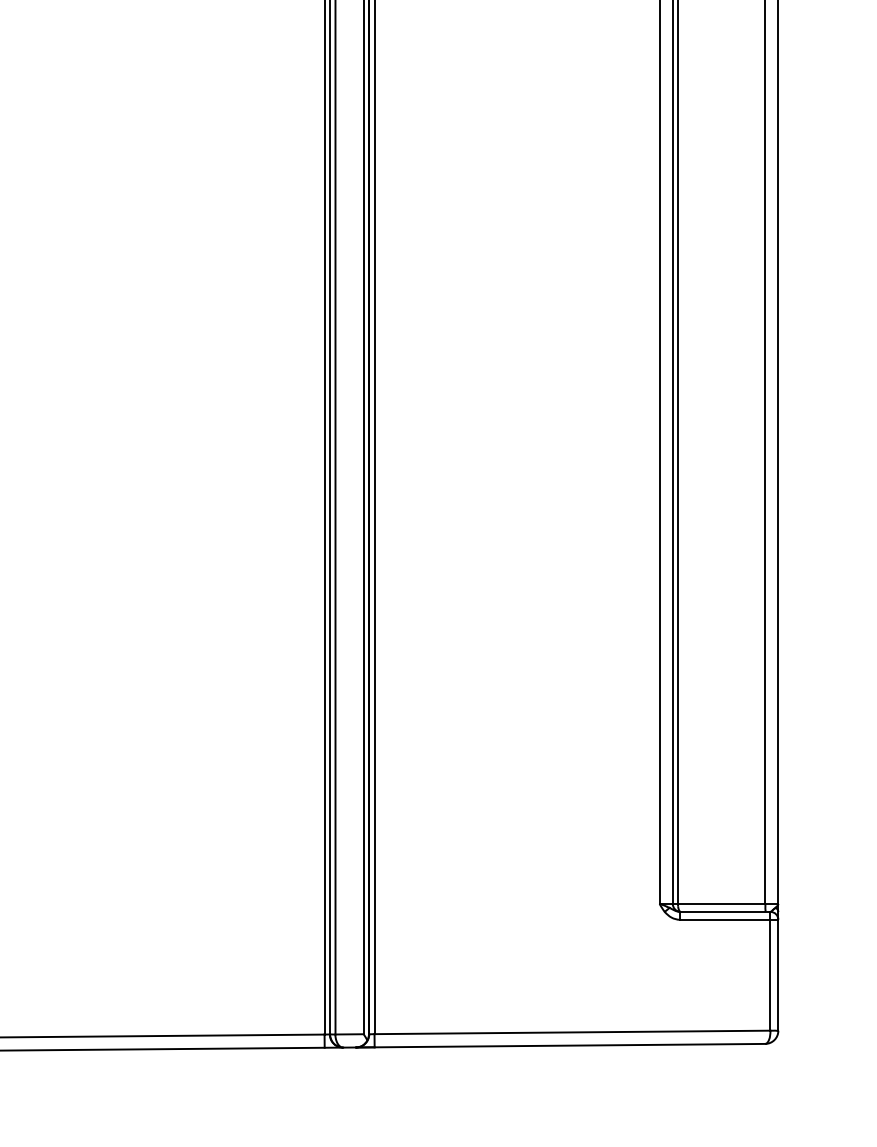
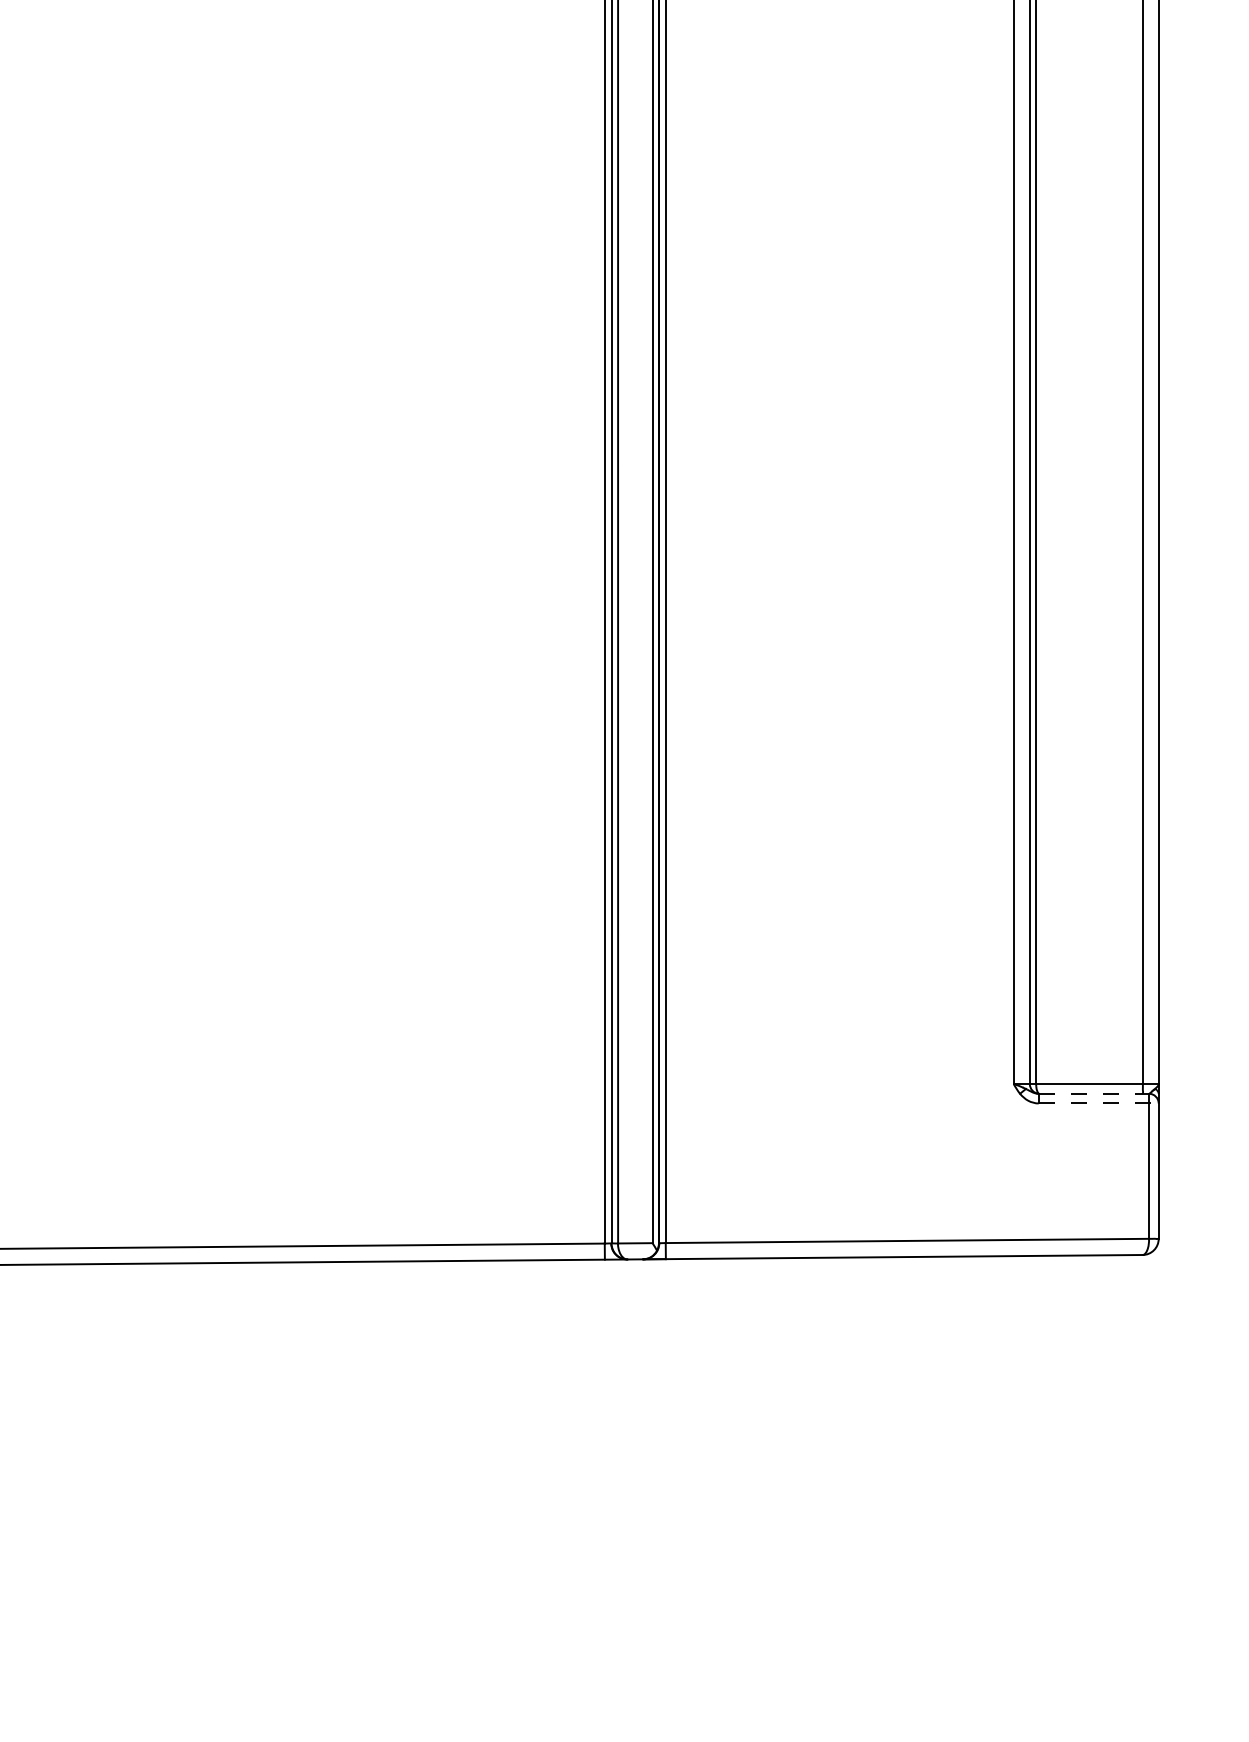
line: (725, 911) -> (1094, 1093), solid -> dashed
line: (729, 919) -> (1099, 1103), solid -> dashed

